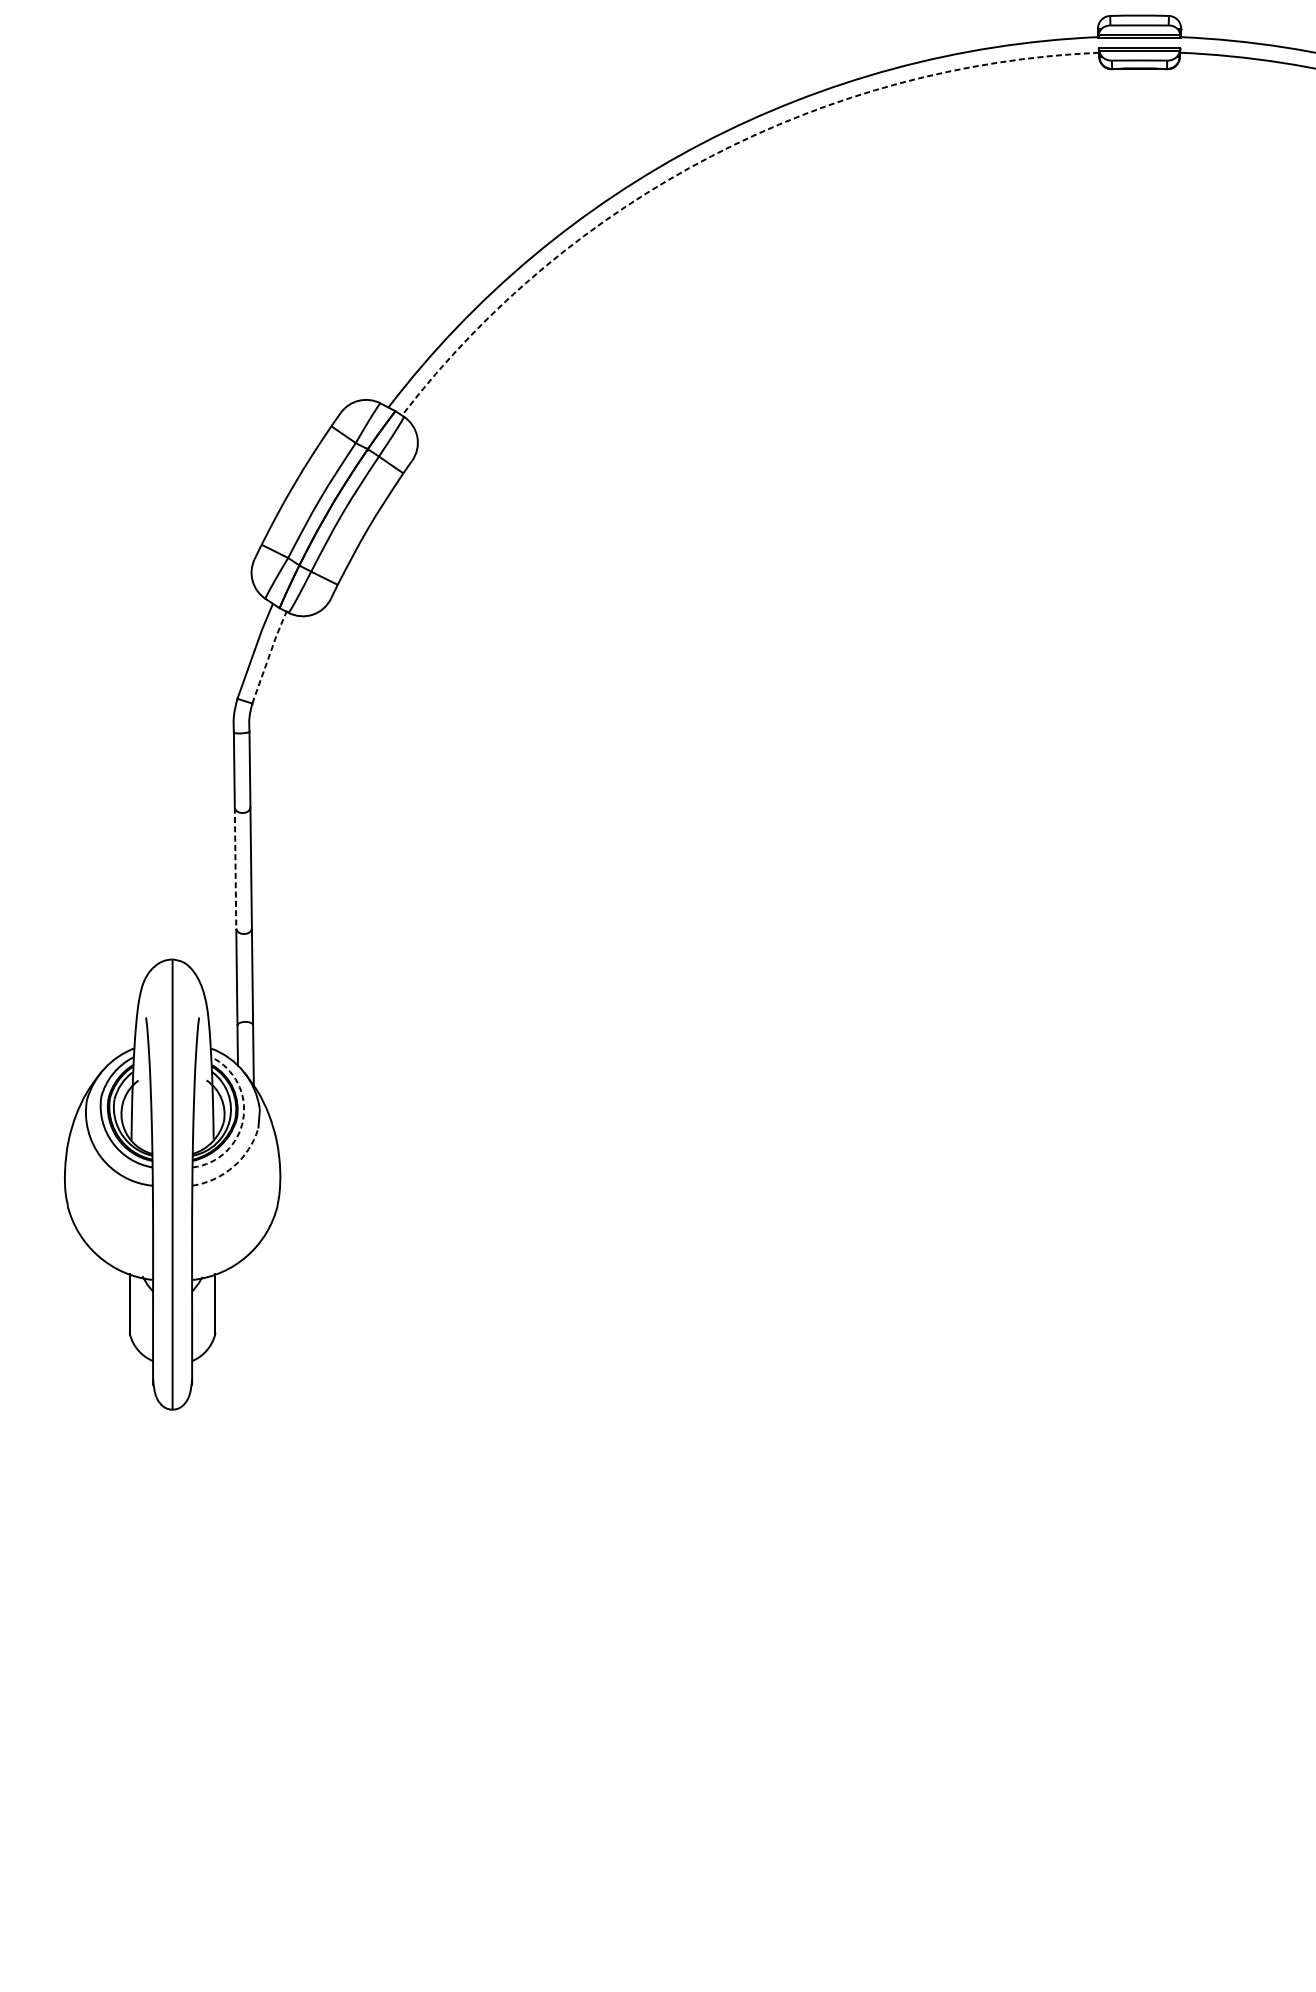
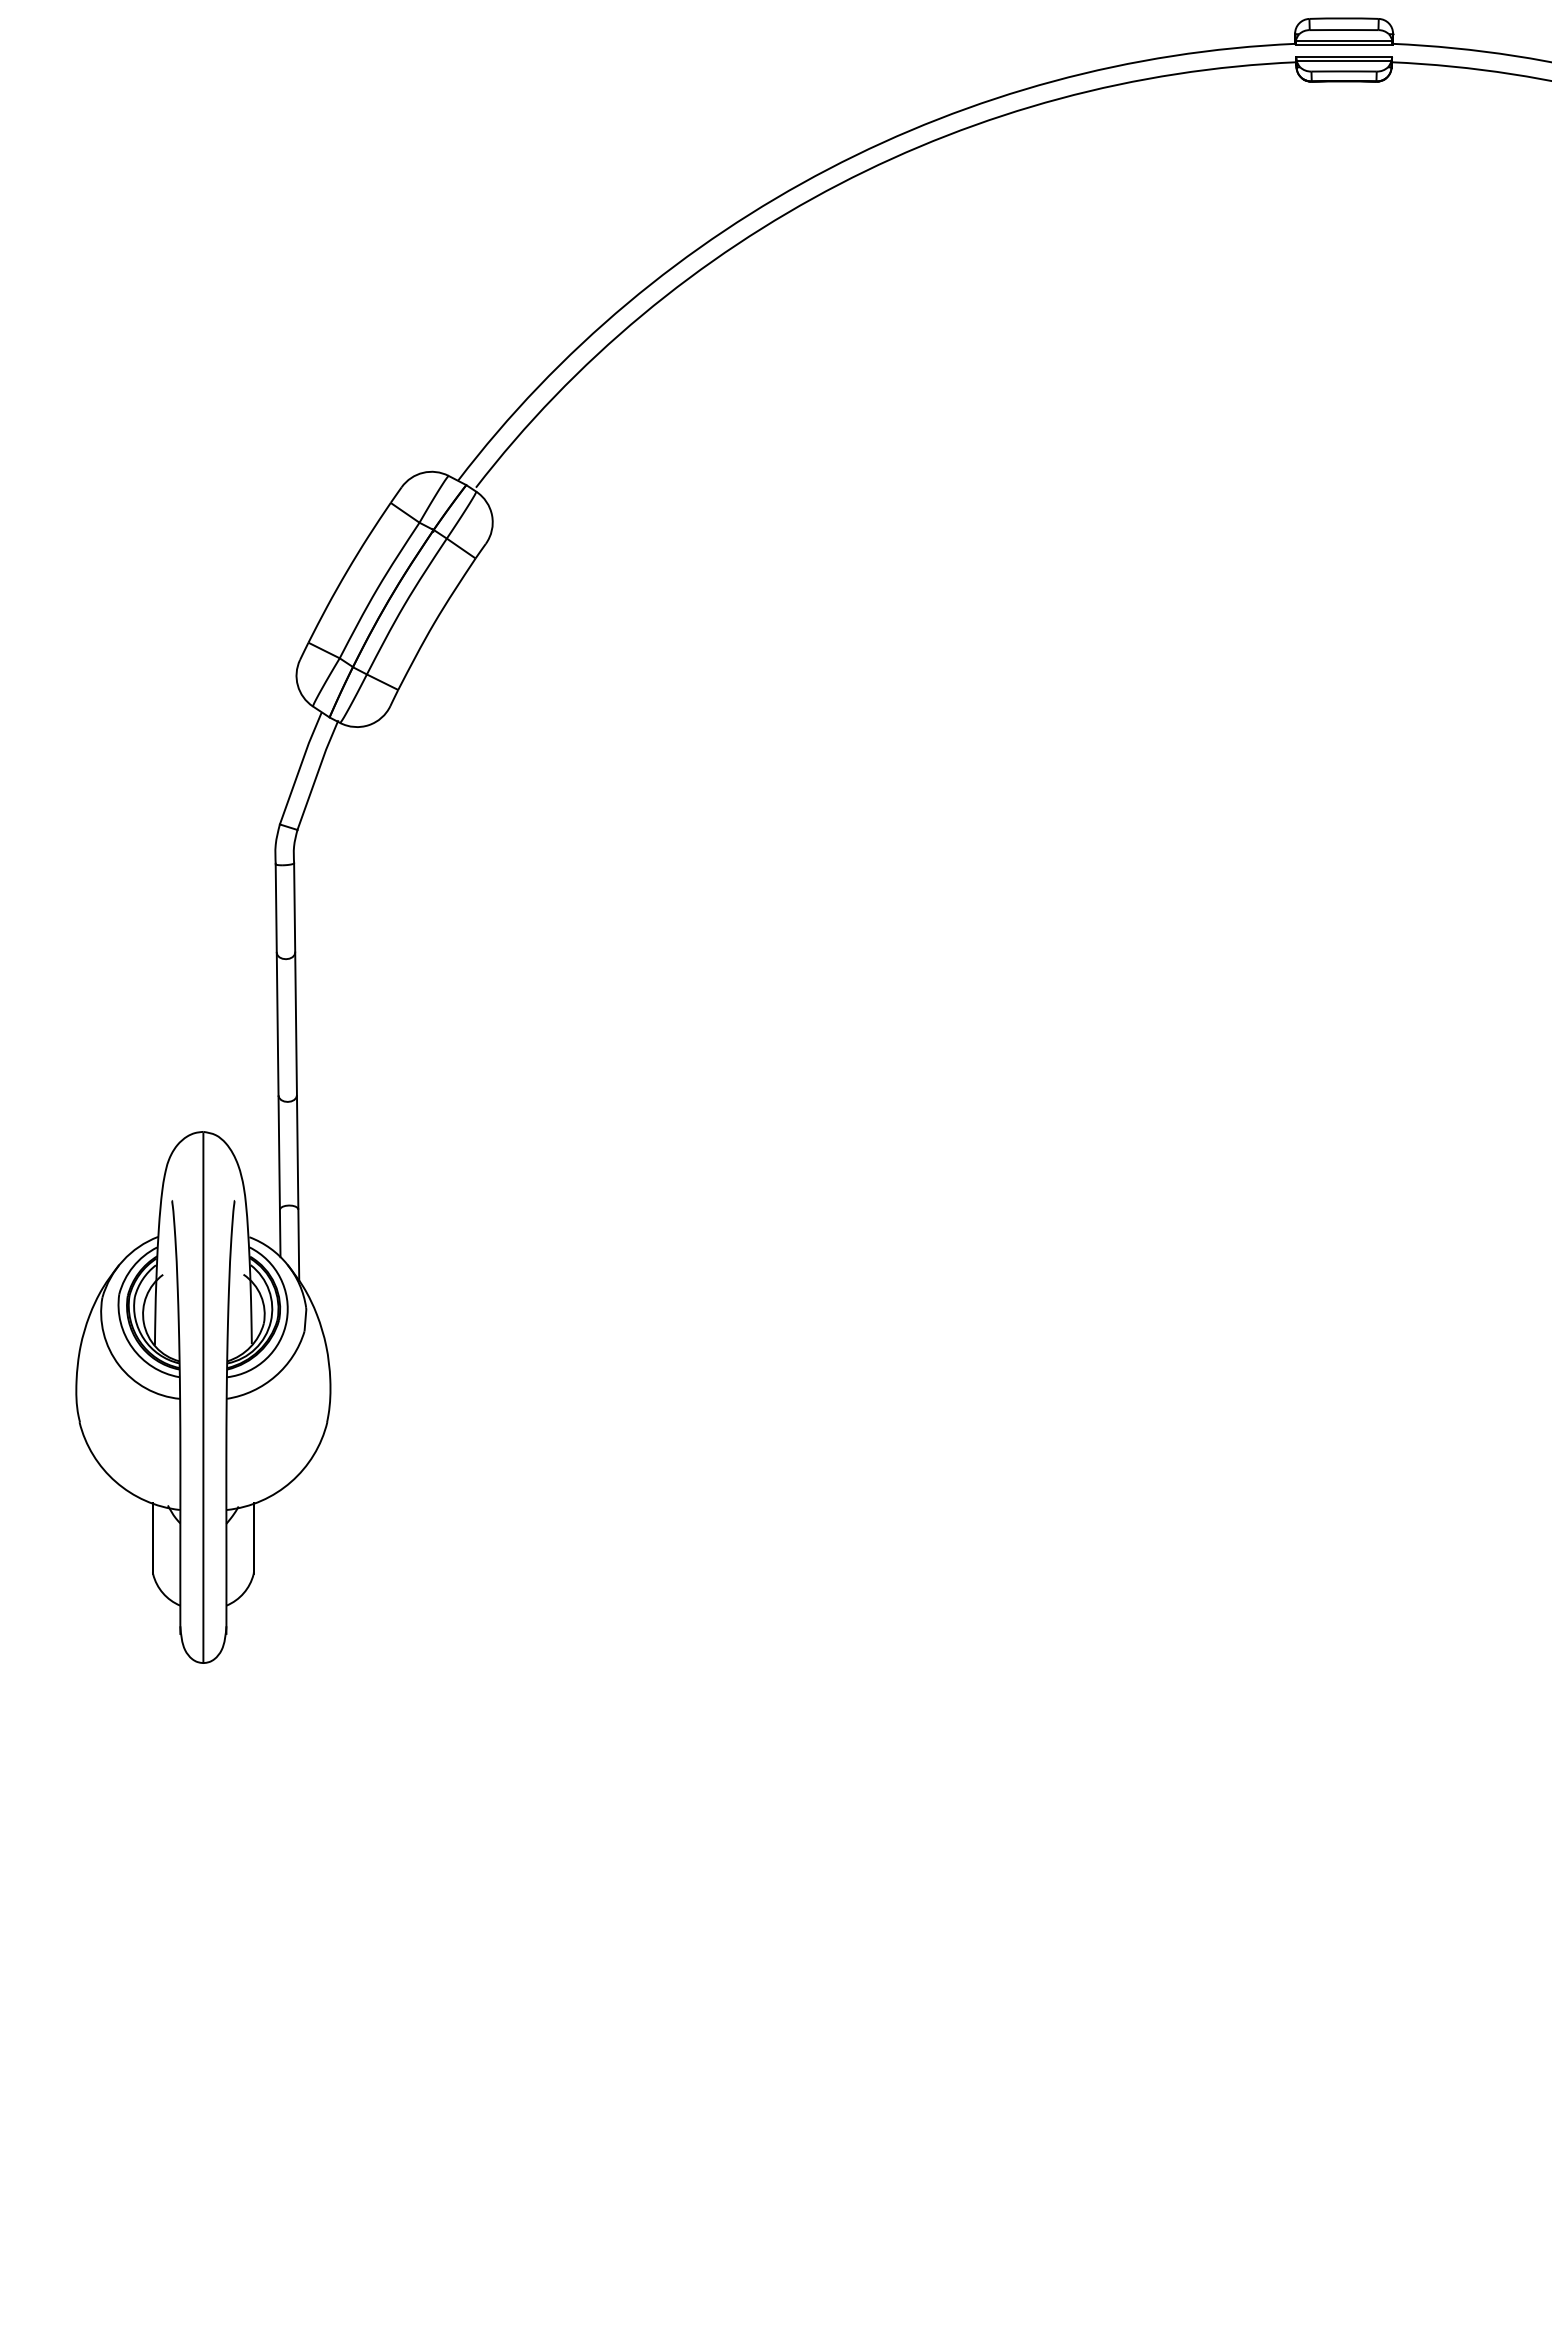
arc: (711, 156) -> (839, 184), dashed -> solid
line: (269, 655) -> (317, 773), dashed -> solid
line: (235, 868) -> (277, 1024), dashed -> solid
arc: (243, 1119) -> (286, 1320), dashed -> solid
arc: (233, 1166) -> (275, 1376), dashed -> solid

